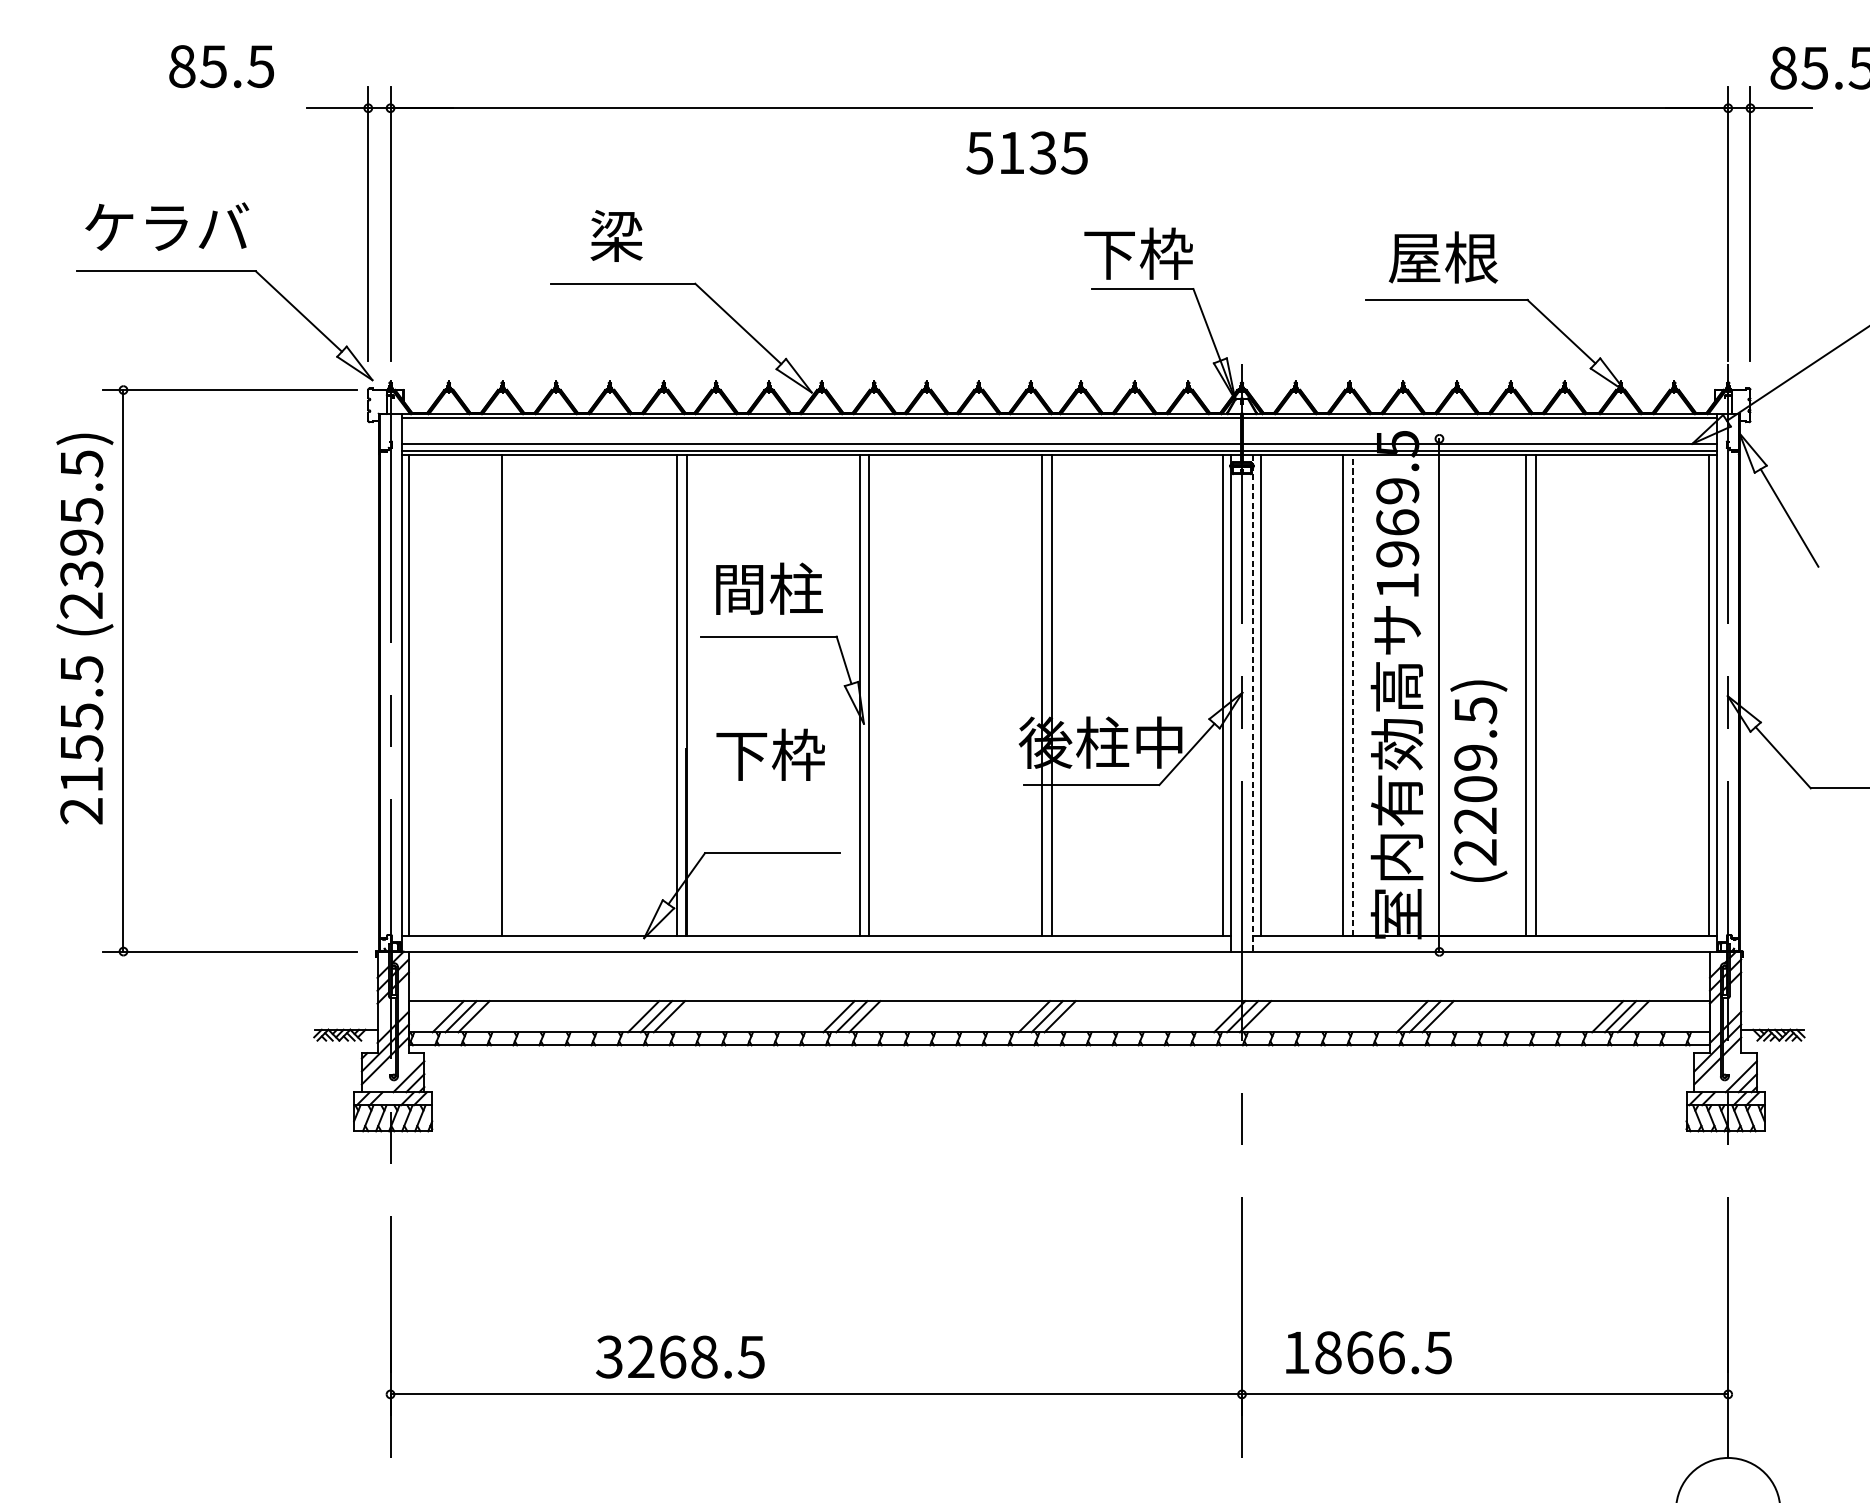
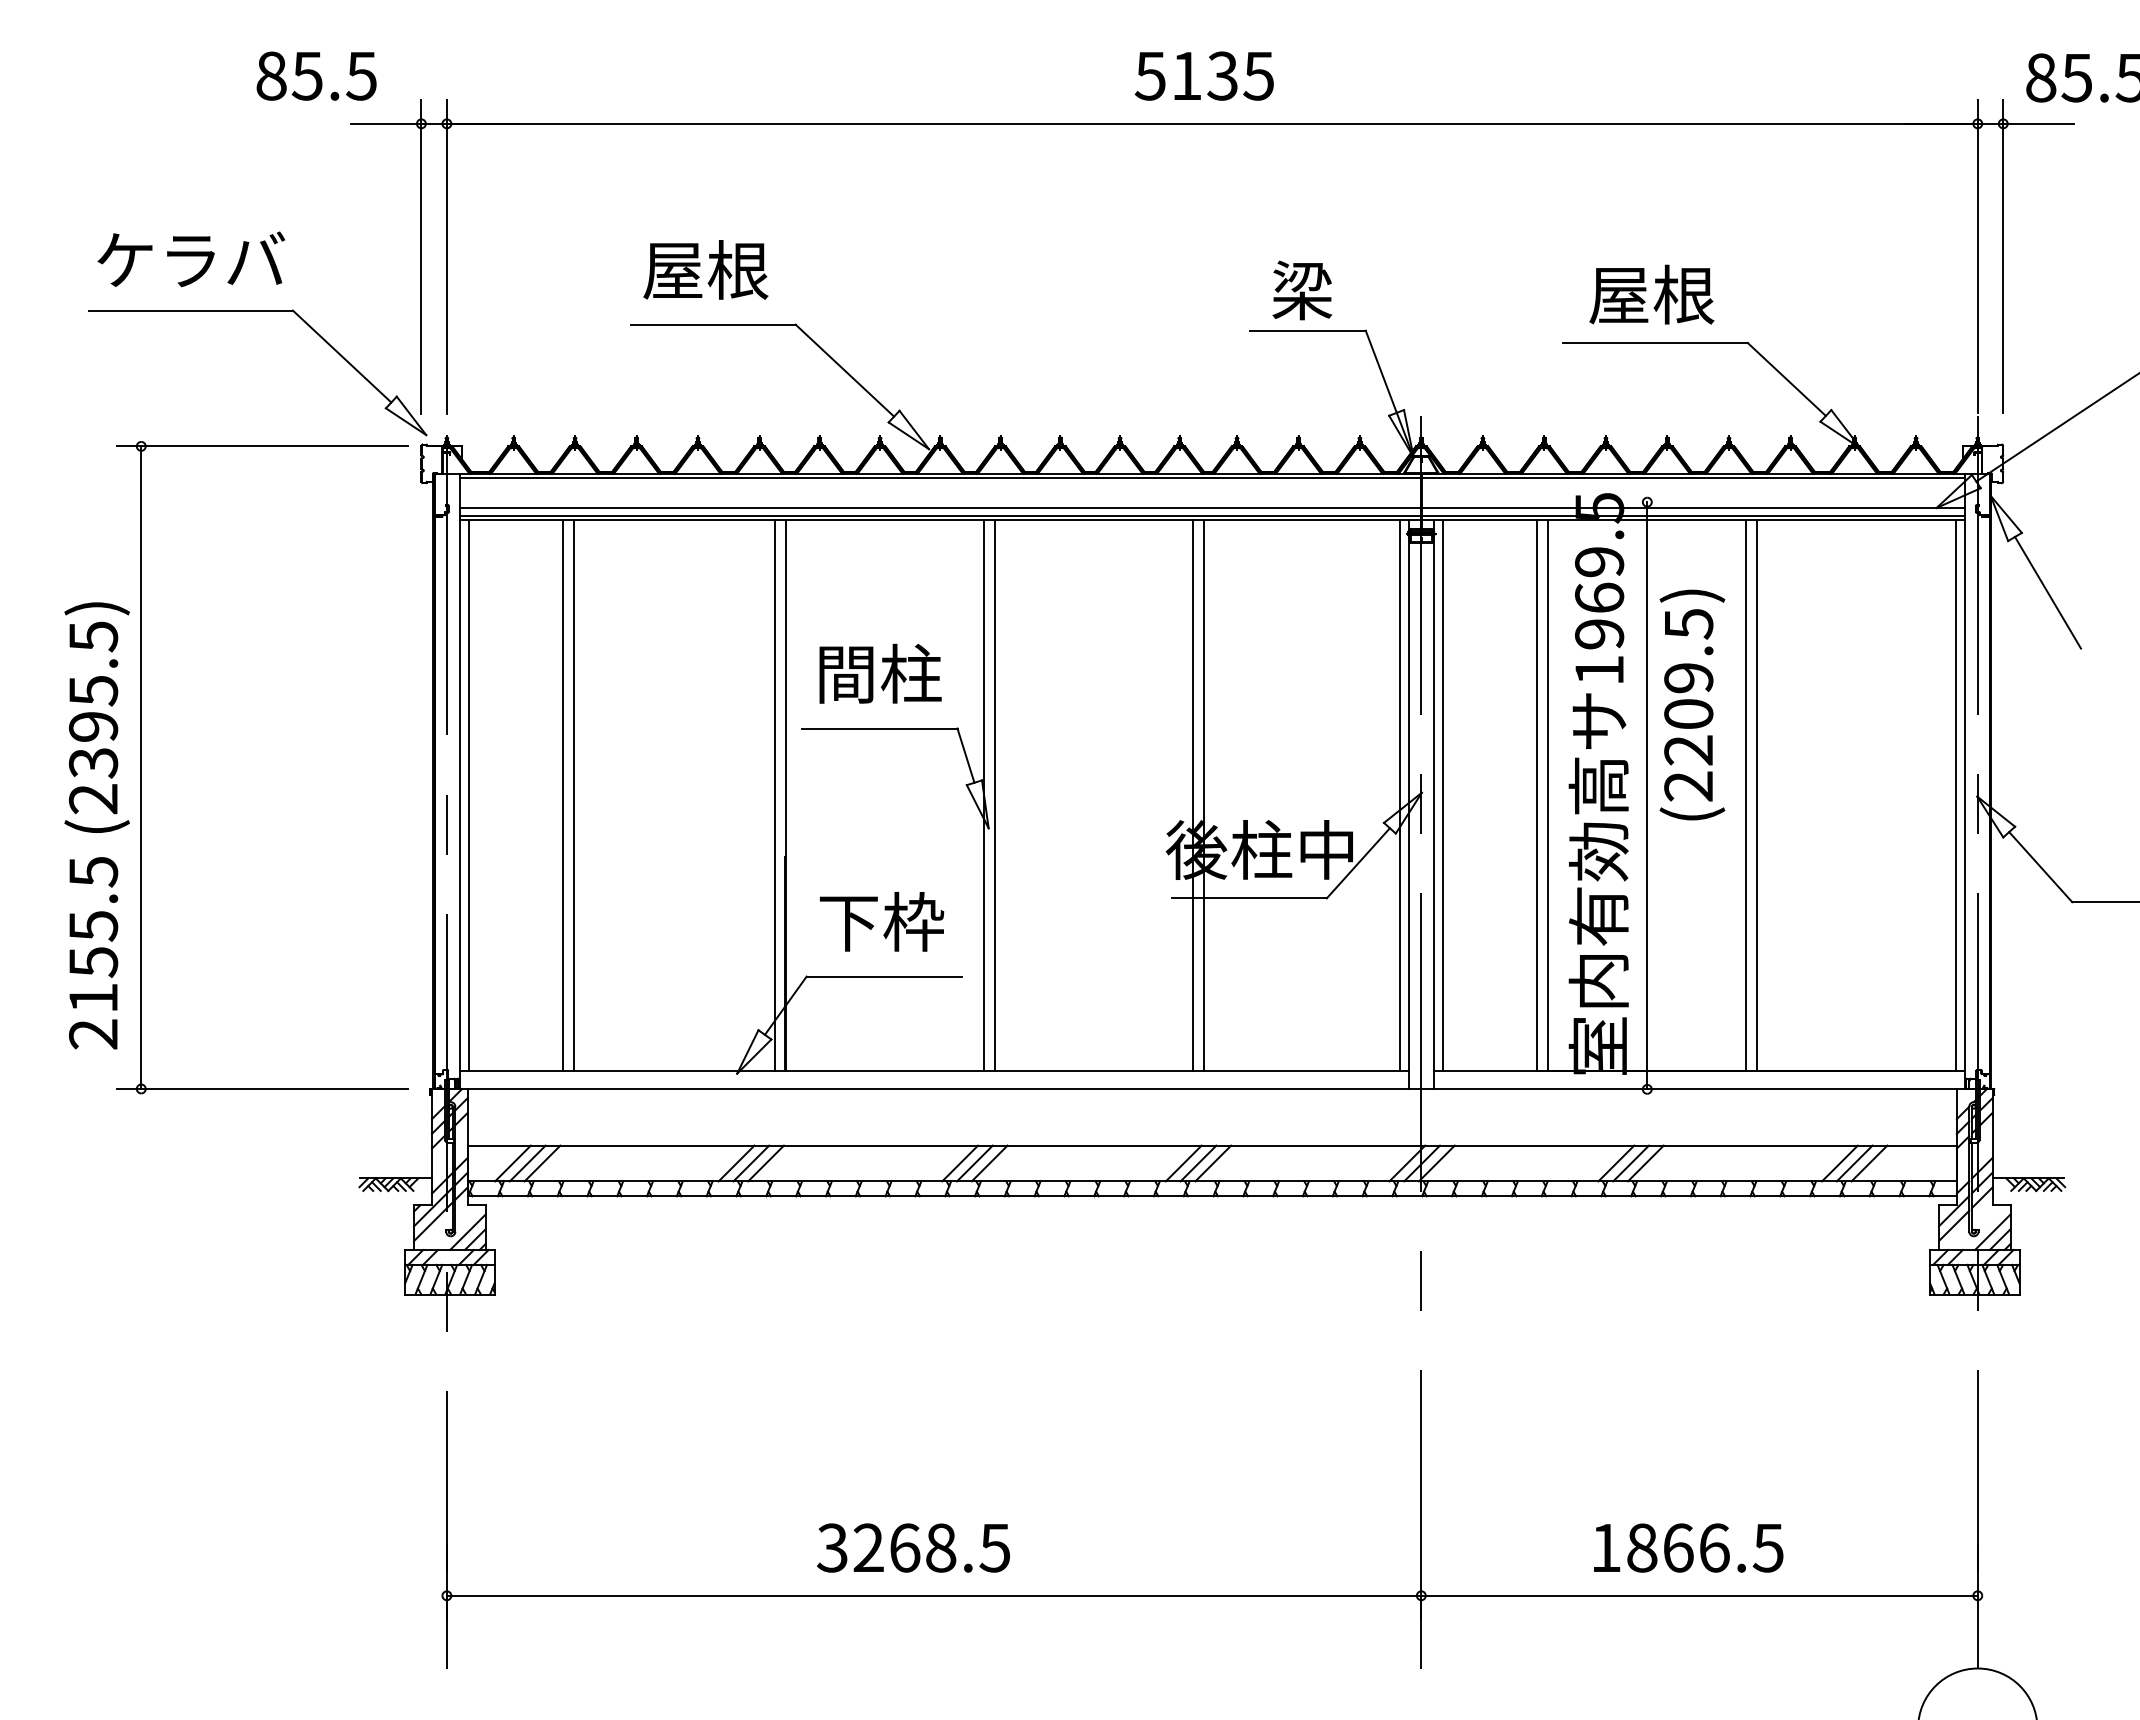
text: (221, 66) -> (316, 75), moved
text: (1026, 152) -> (1203, 75), moved
text: (616, 235) -> (705, 269), 梁 -> 屋根
text: (1139, 253) -> (1303, 290), 下枠 -> 梁
text: (84, 628) -> (96, 825), moved
line: (491, 695) -> (562, 795), added
line: (1353, 695) -> (1548, 795), dashed -> solid
line: (1252, 703) -> (1433, 805), dashed -> solid
text: (771, 754) -> (882, 921), moved
text: (1478, 780) -> (1692, 704), moved
text: (1368, 1352) -> (1688, 1547), moved
text: (680, 1356) -> (913, 1547), moved

